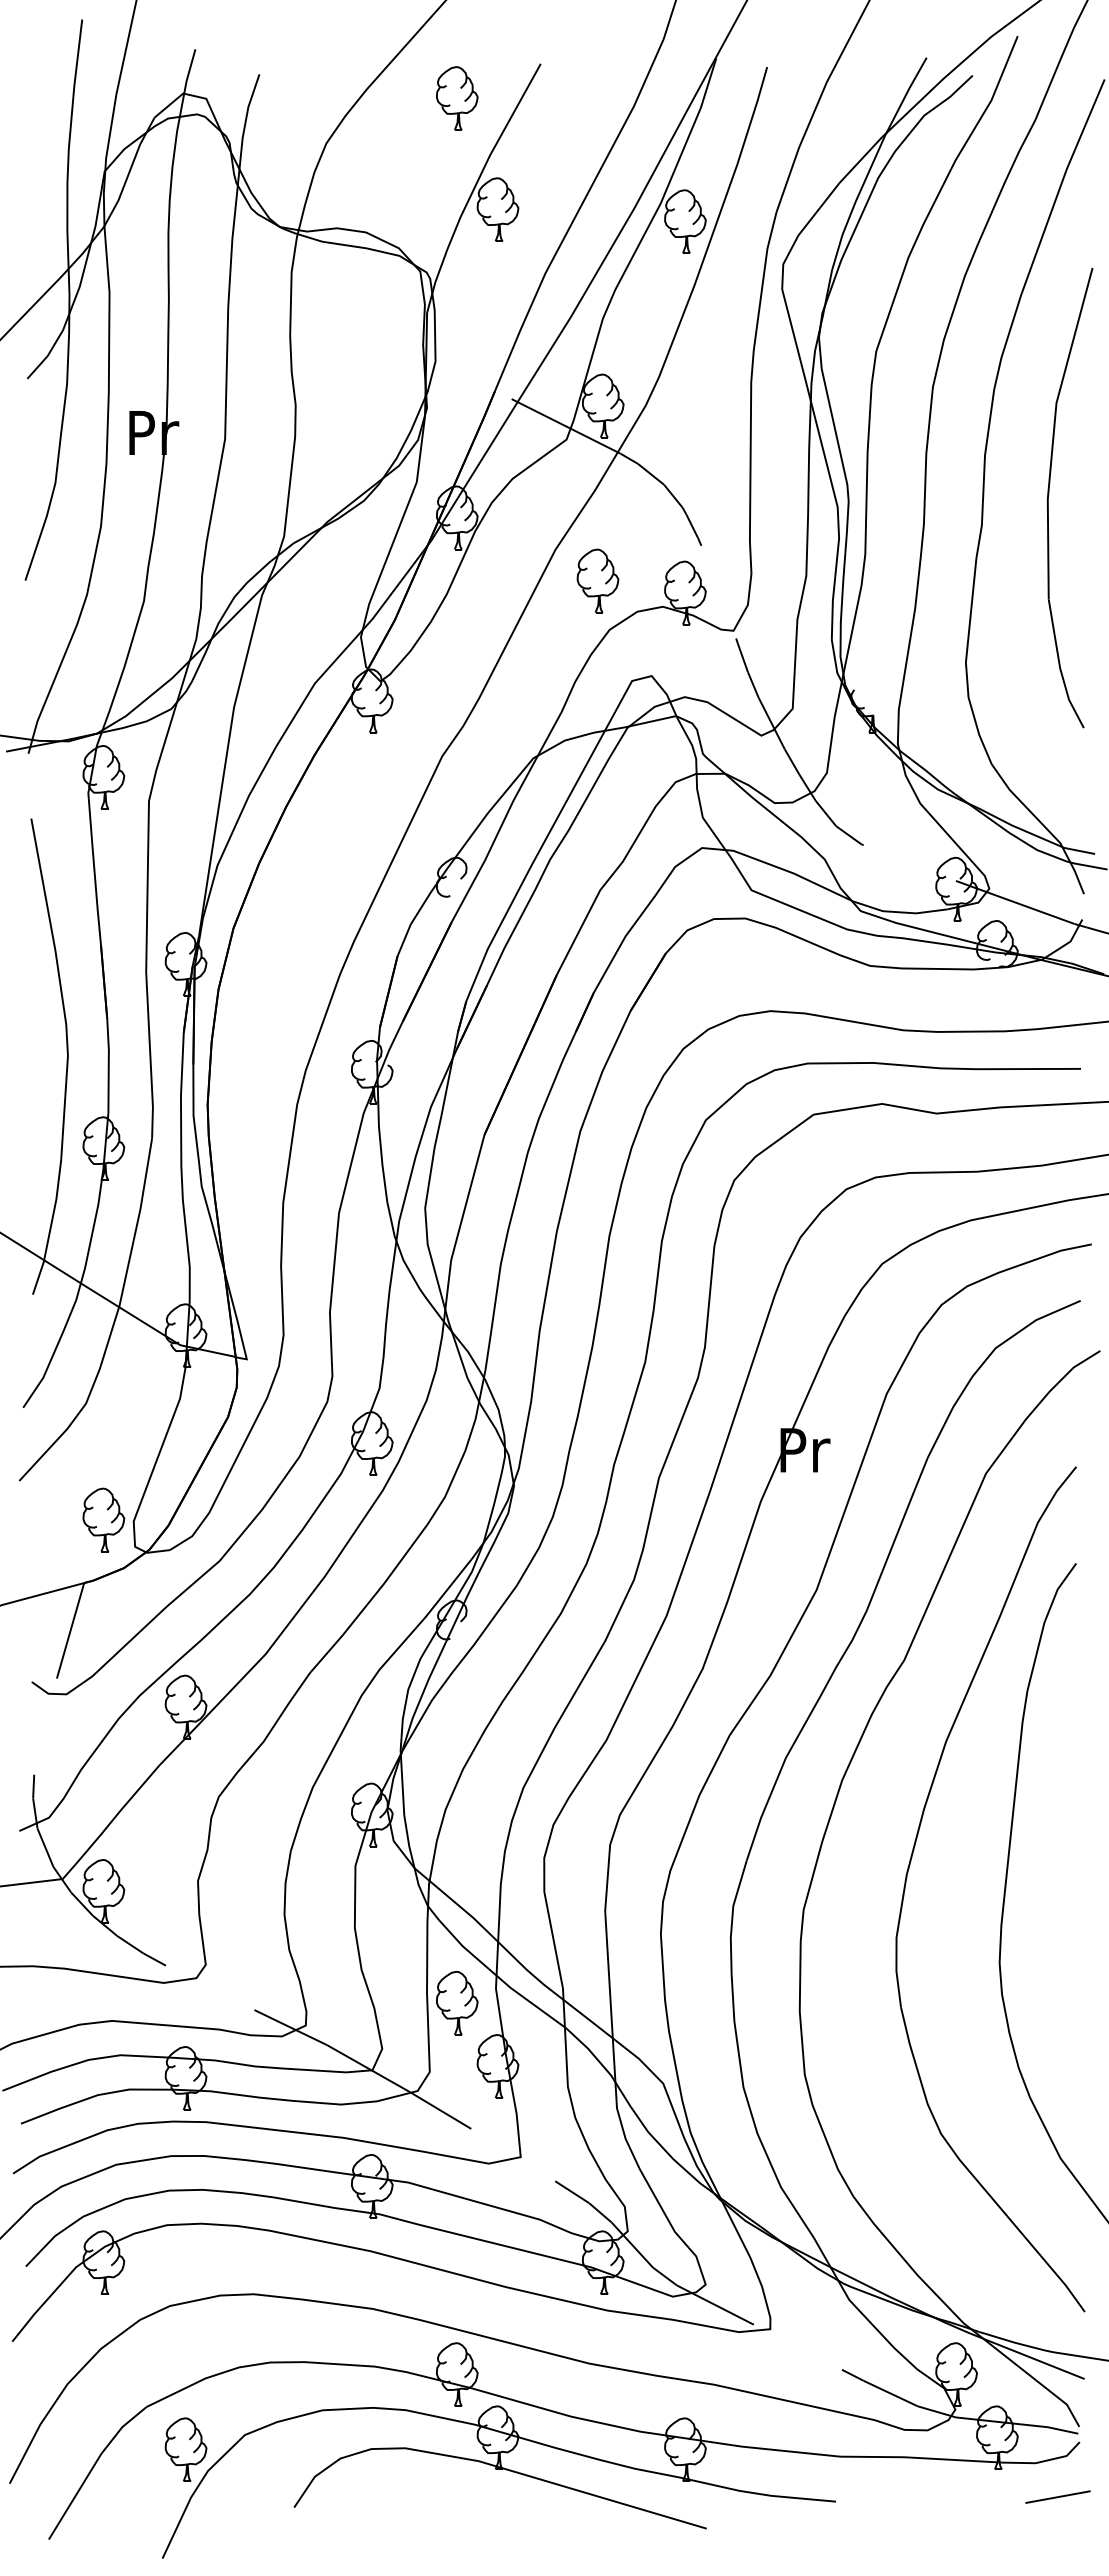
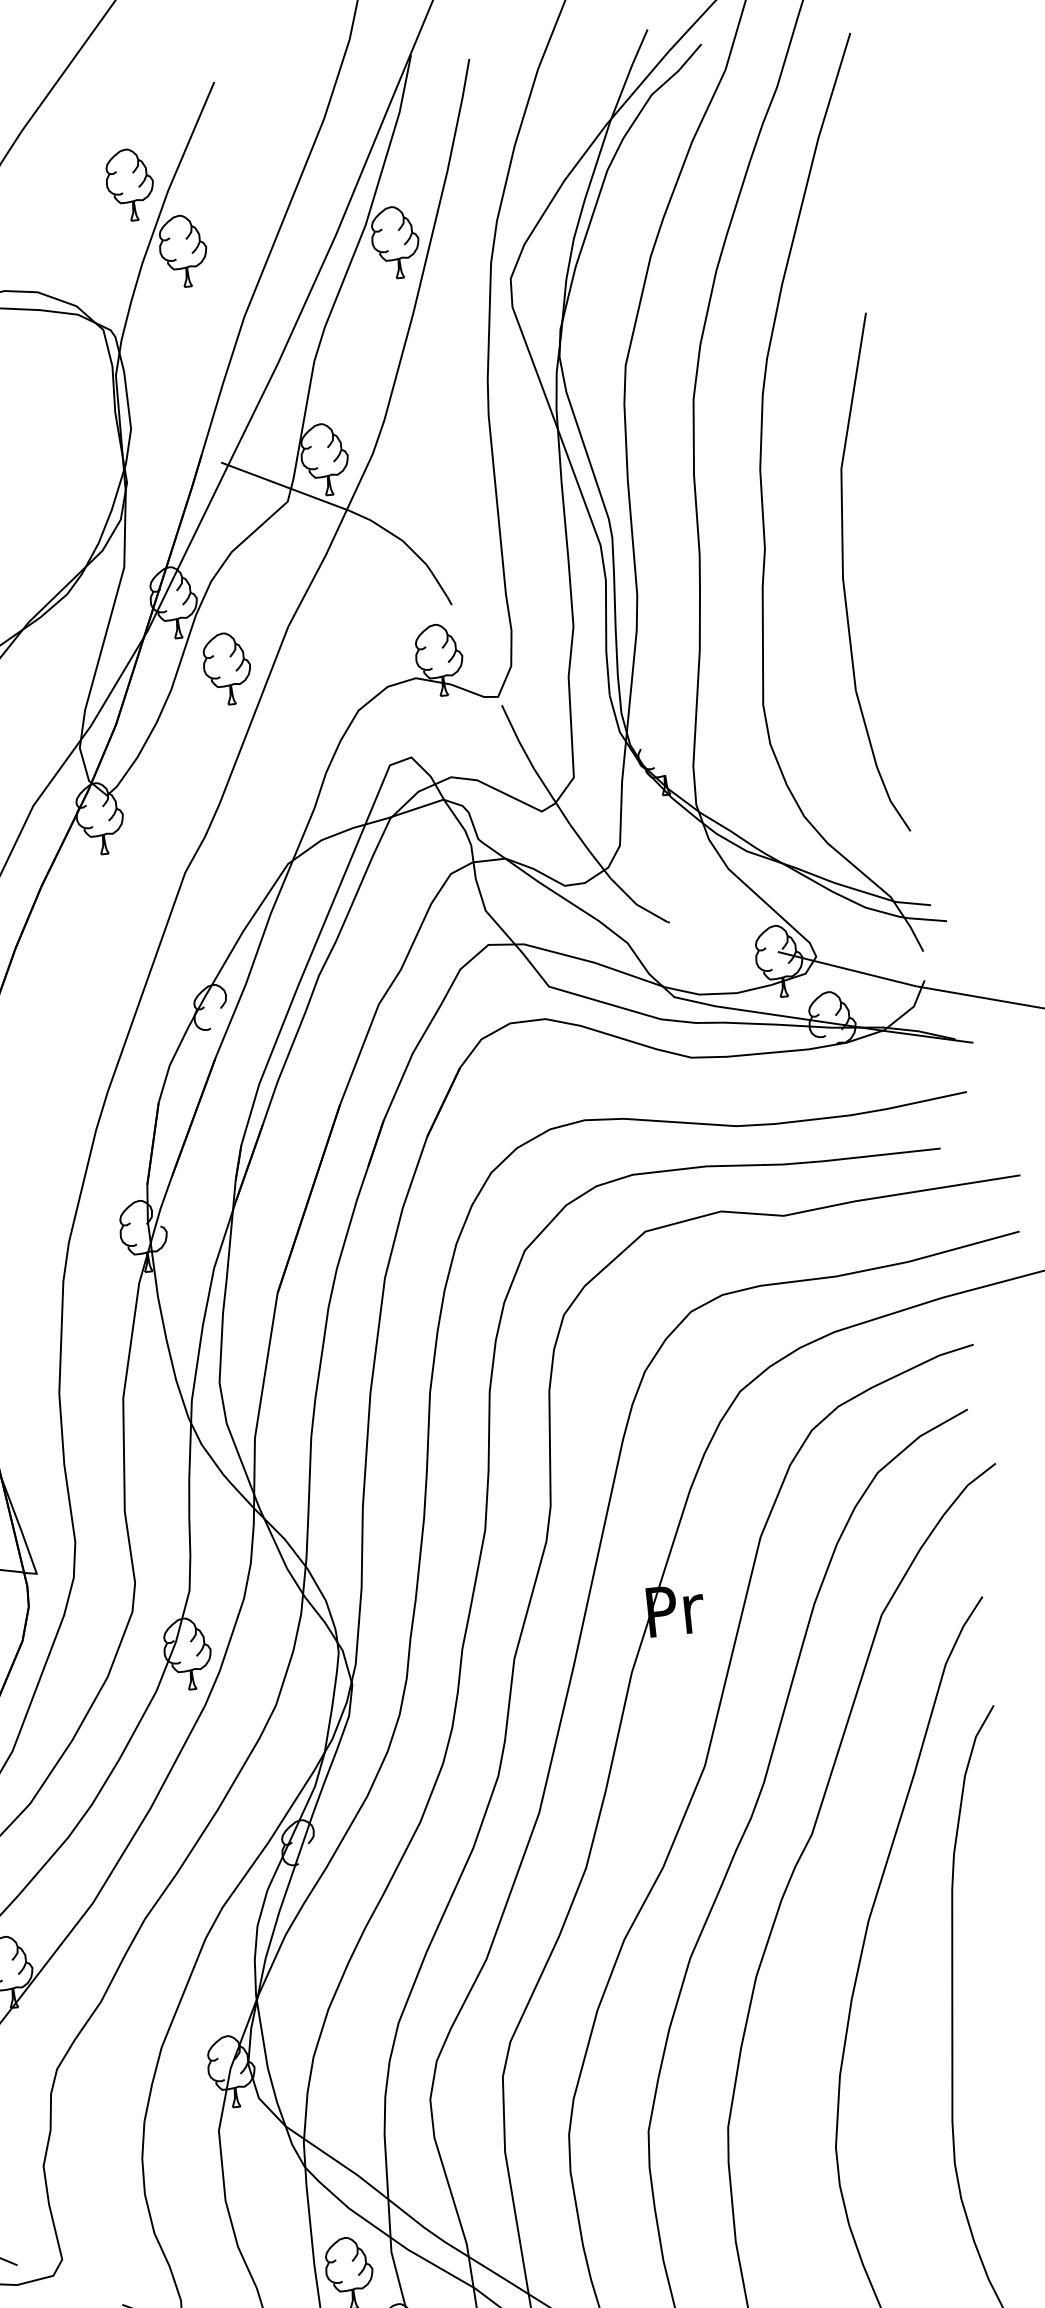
part: (457, 98) -> (130, 184), moved
part: (1049, 494) -> (844, 572), moved
part: (597, 580) -> (226, 668), moved

